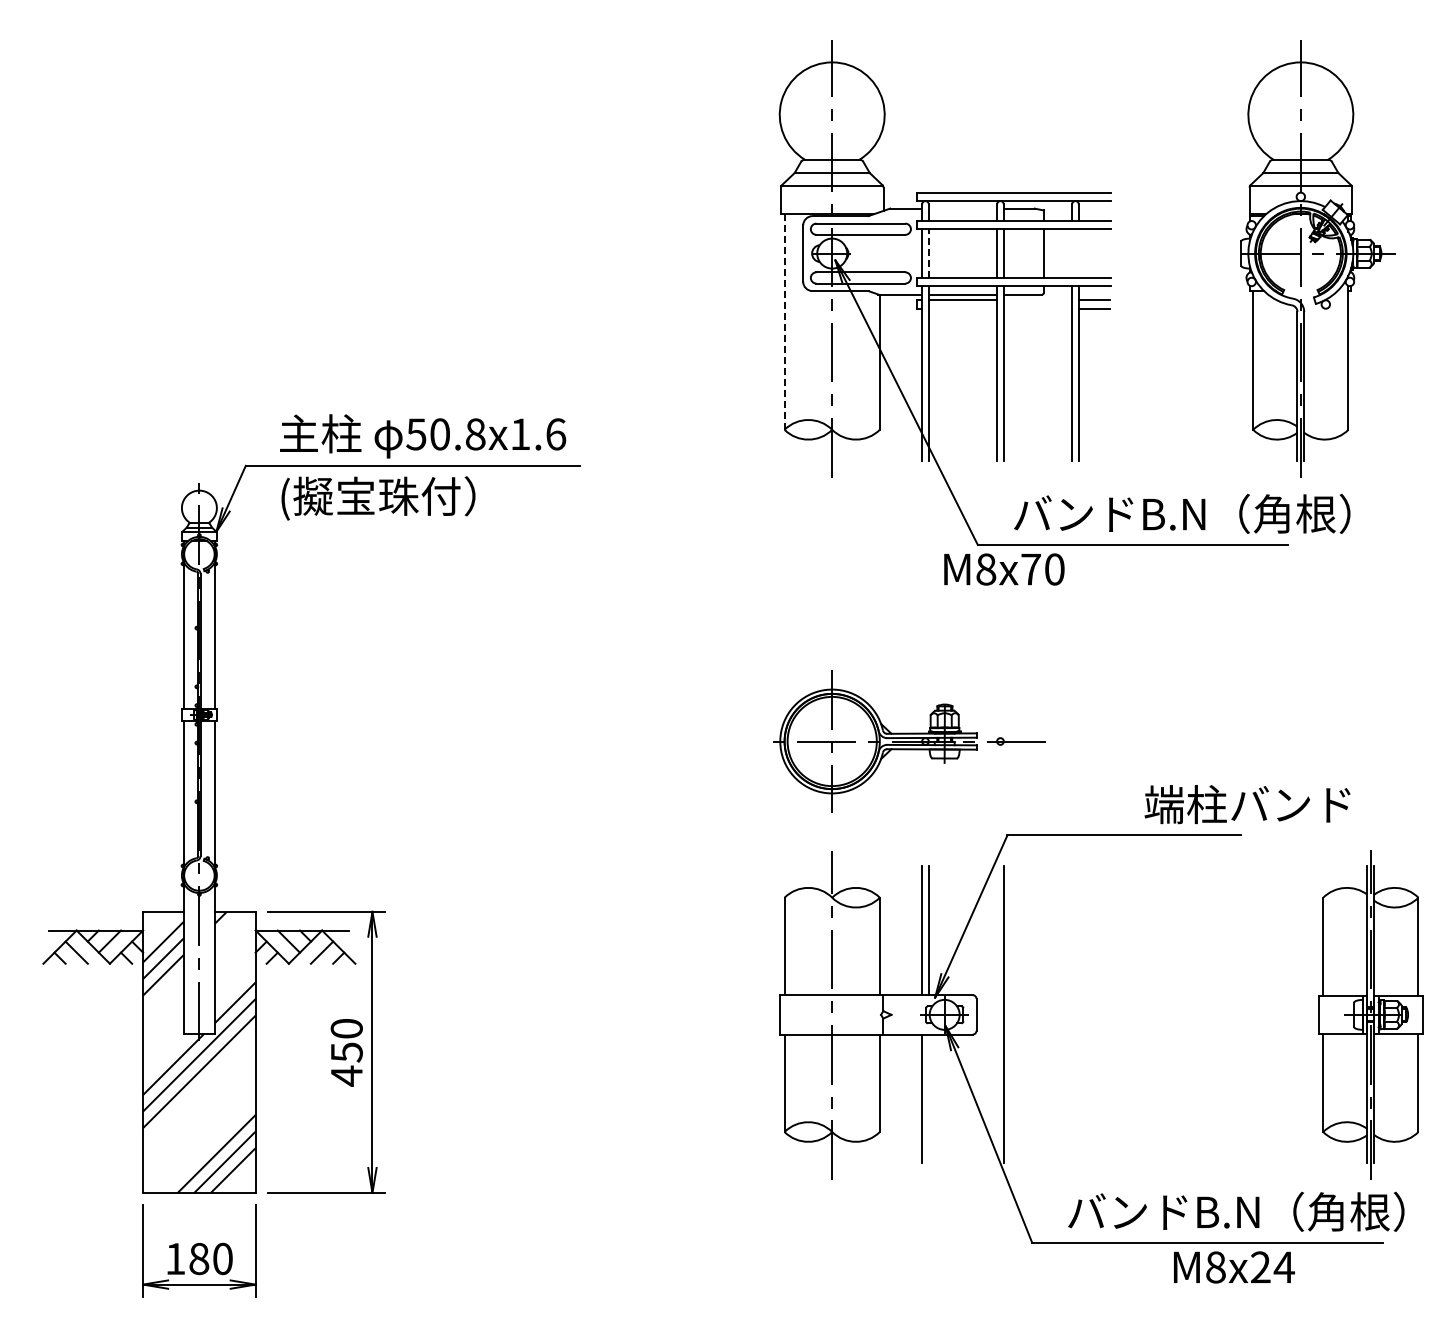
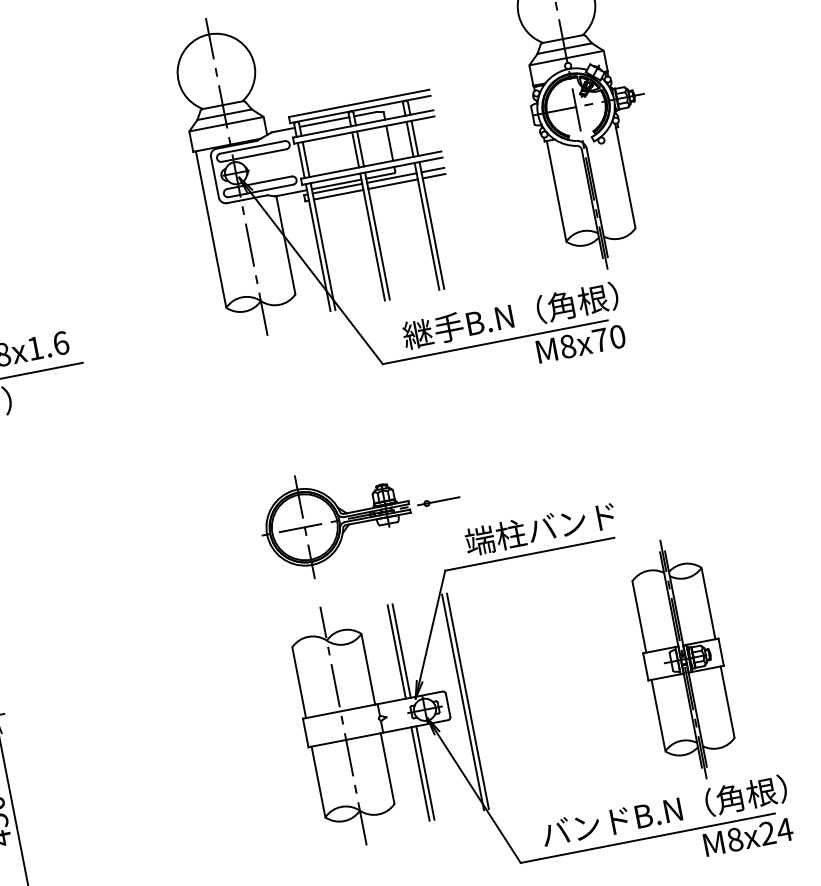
line: (962, 208) -> (324, 122), added
line: (928, 253) -> (305, 159), dashed -> solid
line: (1072, 253) -> (410, 139), added
line: (1078, 253) -> (414, 138), added
line: (1037, 300) -> (391, 178), added
line: (962, 308) -> (338, 194), added
line: (1037, 308) -> (392, 184), added
line: (784, 322) -> (211, 229), dashed -> solid
text: (1181, 513) -> (526, 312), バンドB.N（角根） -> 継手B.N（角根）
text: (1004, 569) -> (581, 344), moved
text: (1247, 804) -> (540, 528), moved
line: (997, 1014) -> (463, 702), added
part: (1370, 1014) -> (683, 659), moved
line: (928, 1098) -> (425, 772), added
text: (1234, 1267) -> (748, 837), moved

